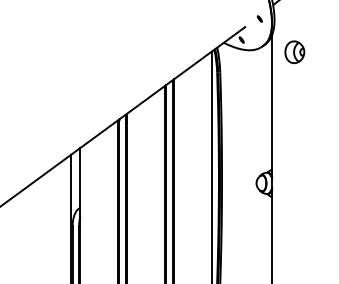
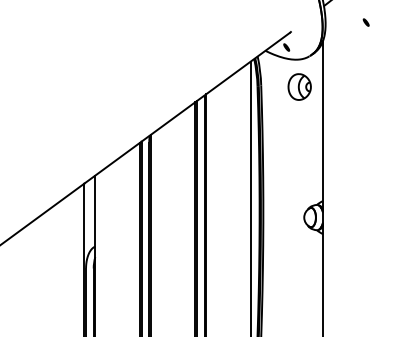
part: (259, 18) -> (365, 22), moved
part: (294, 51) -> (299, 86), moved

